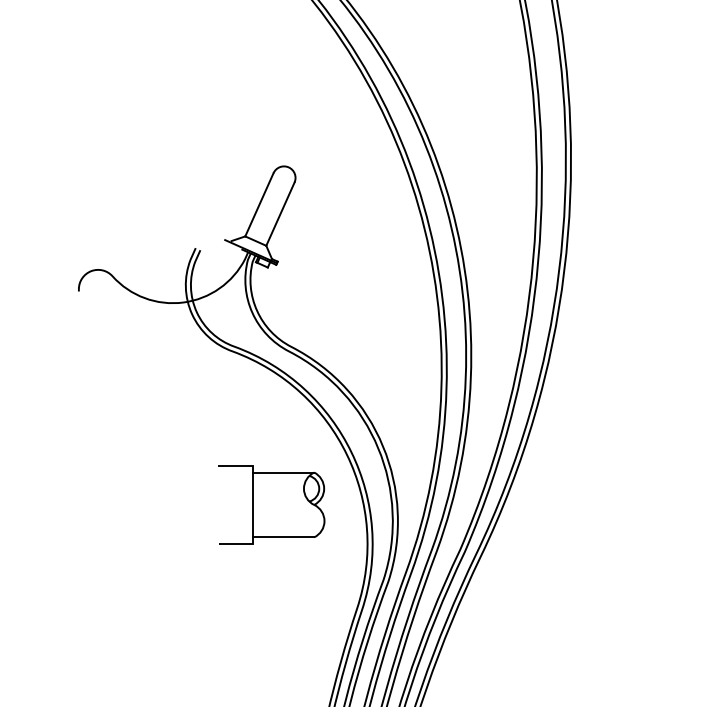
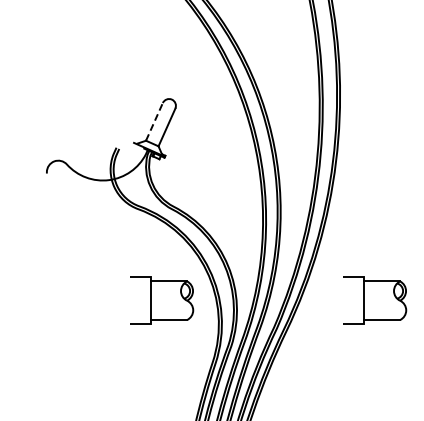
line: (259, 204) -> (154, 121), solid -> dashed
part: (630, 504) -> (375, 300), added

